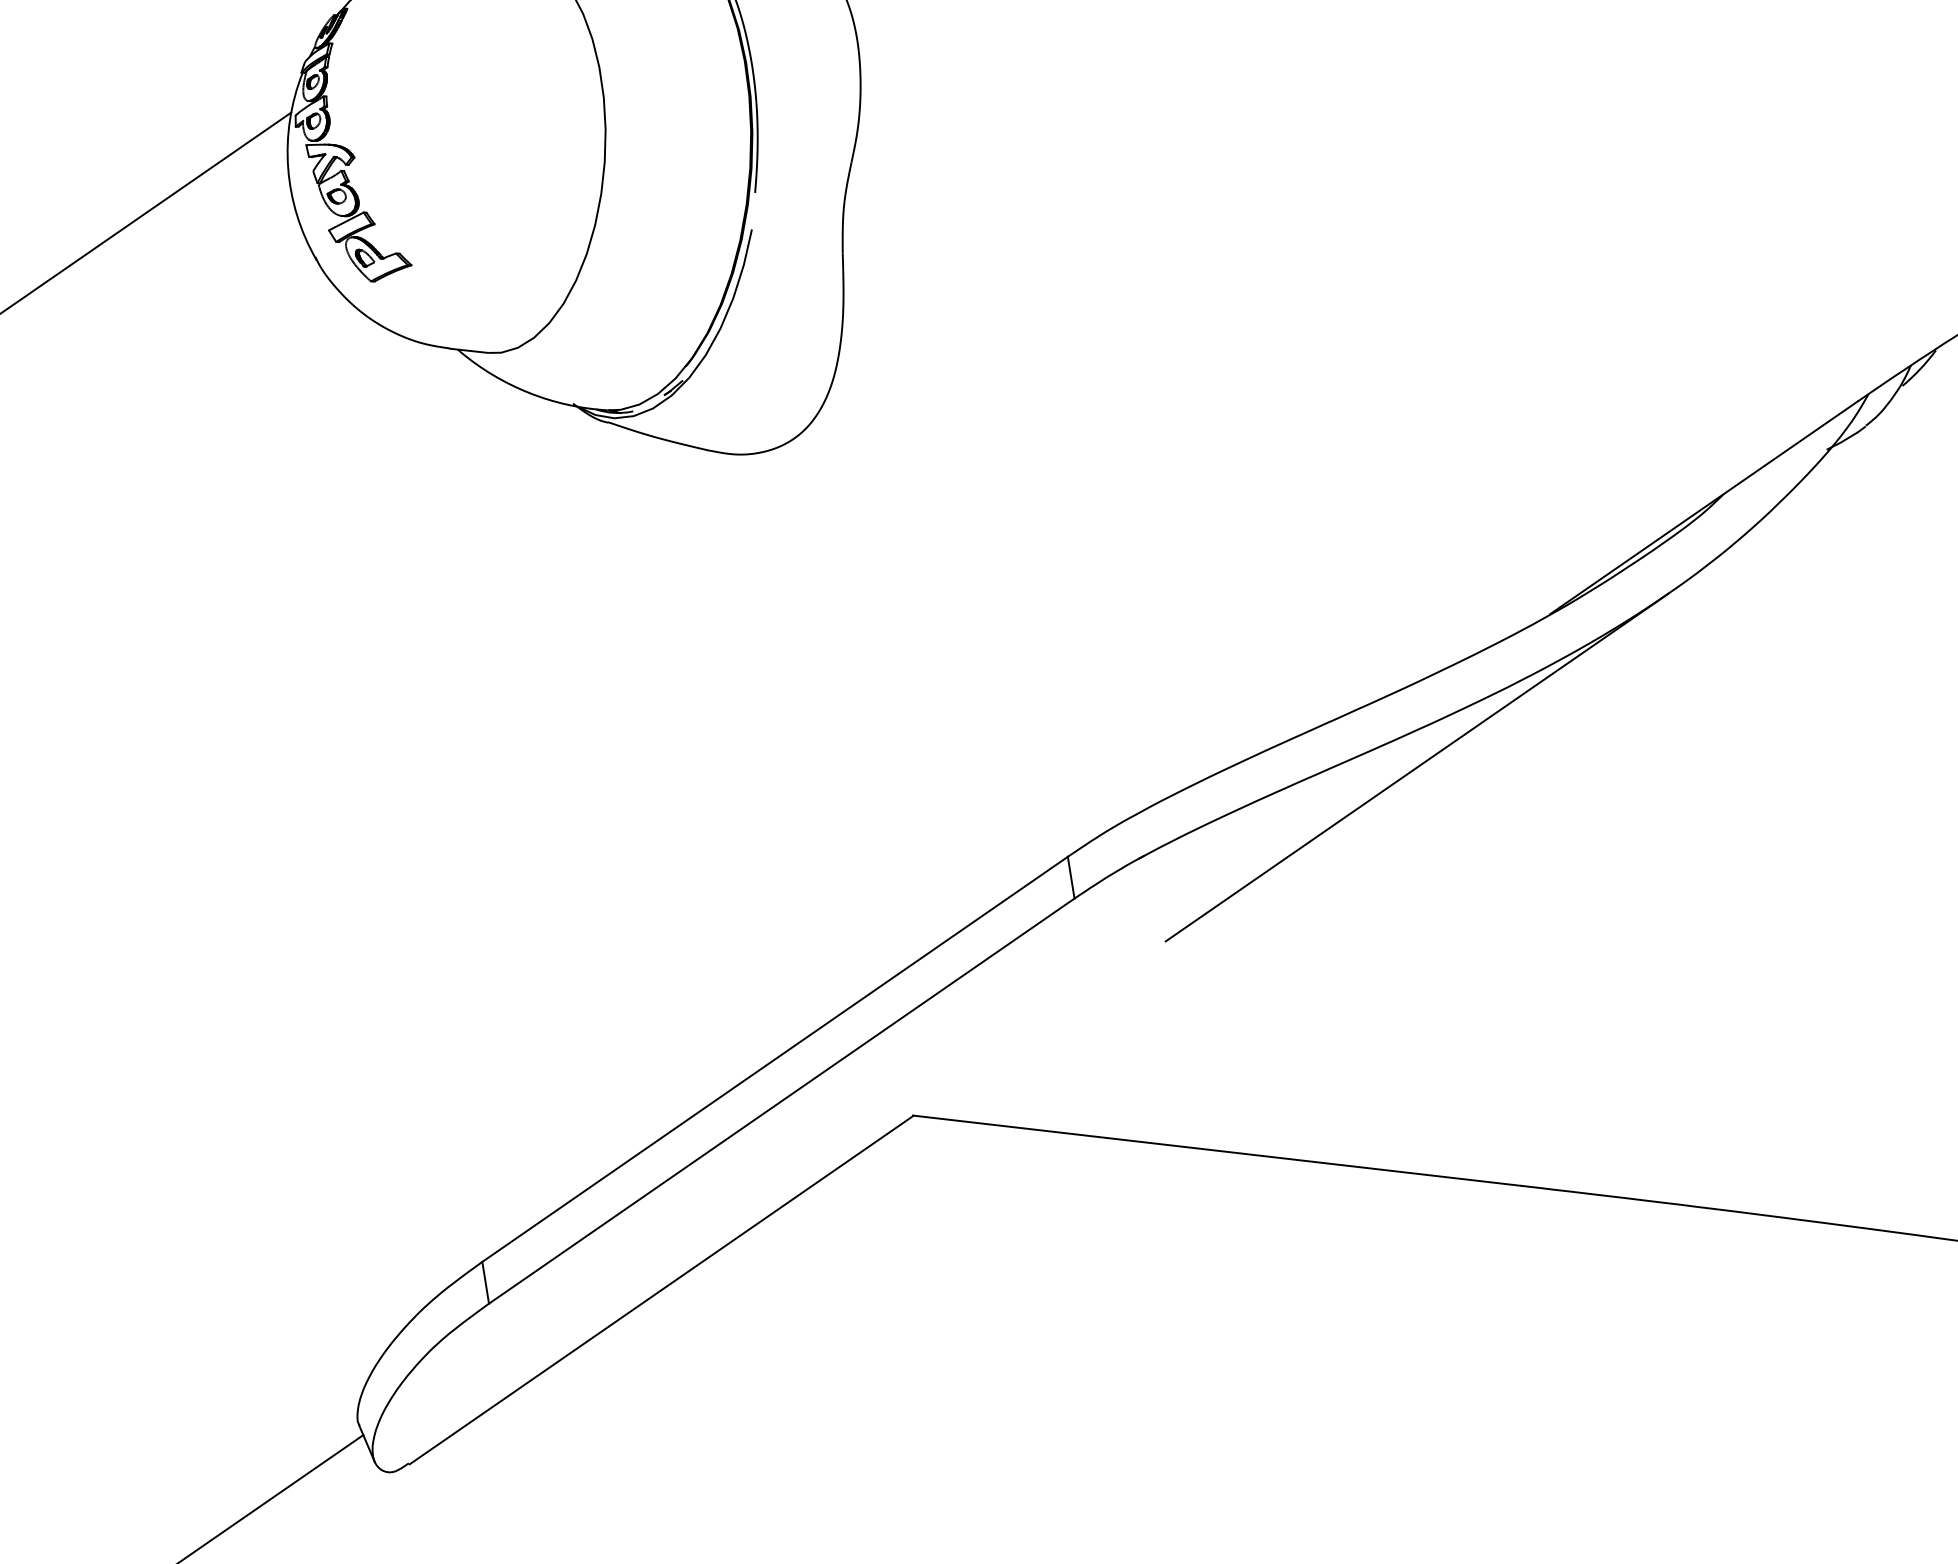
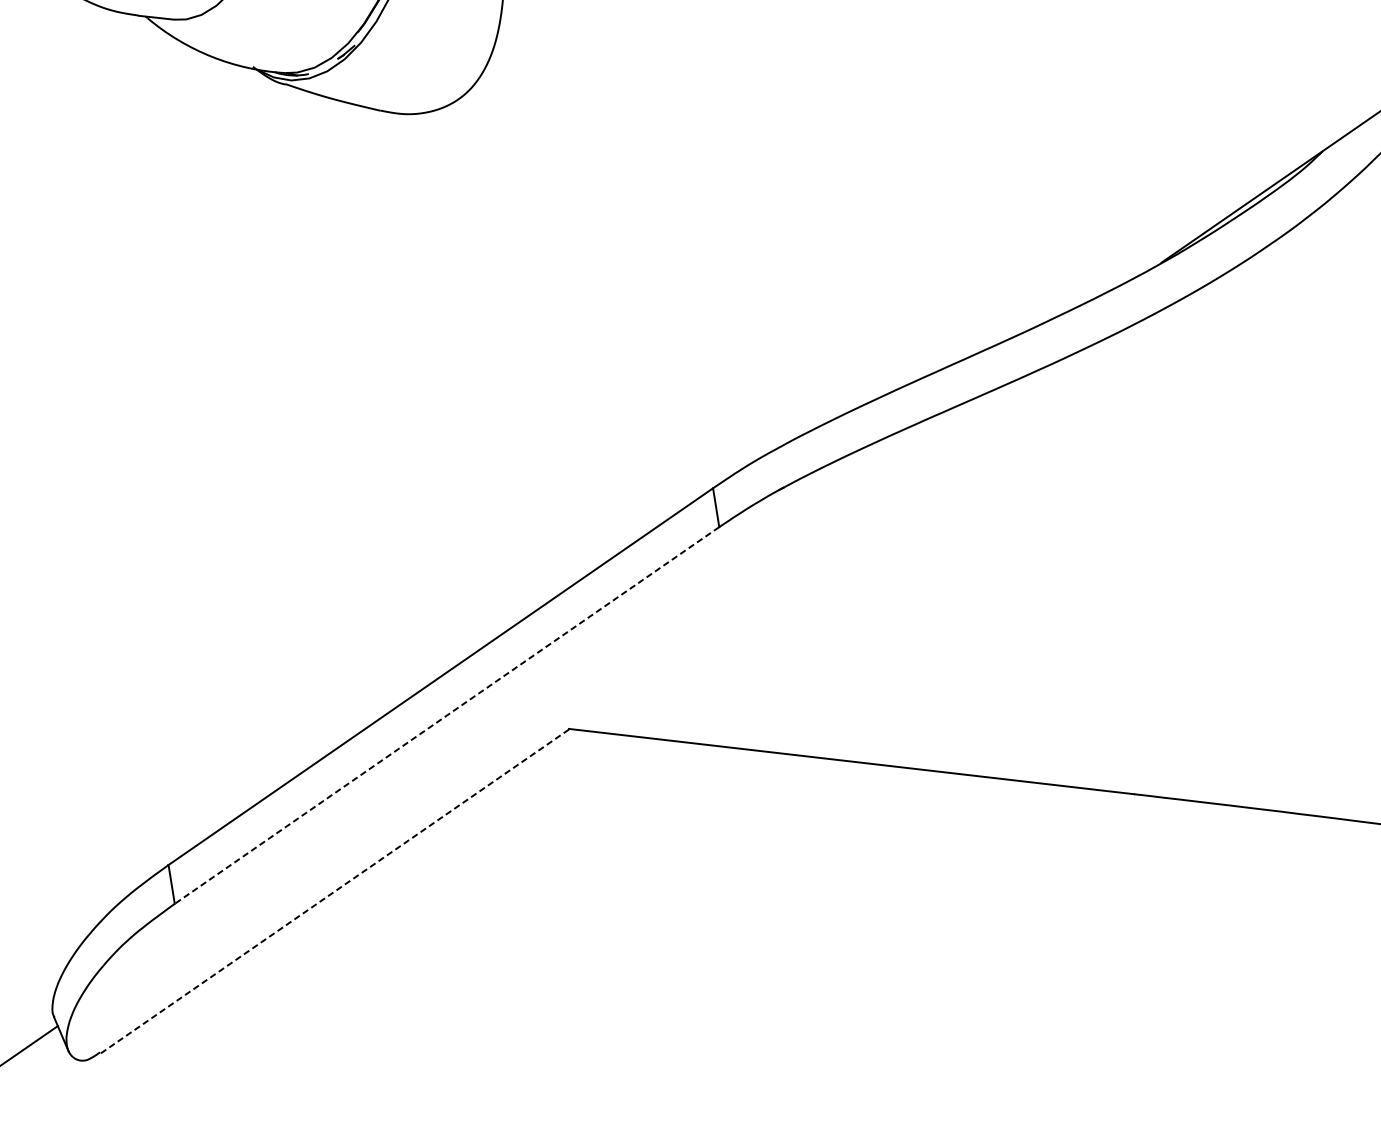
line: (1416, 767) -> (1037, 405), removed
line: (781, 1101) -> (446, 715), solid -> dashed
line: (662, 1289) -> (336, 890), solid -> dashed

